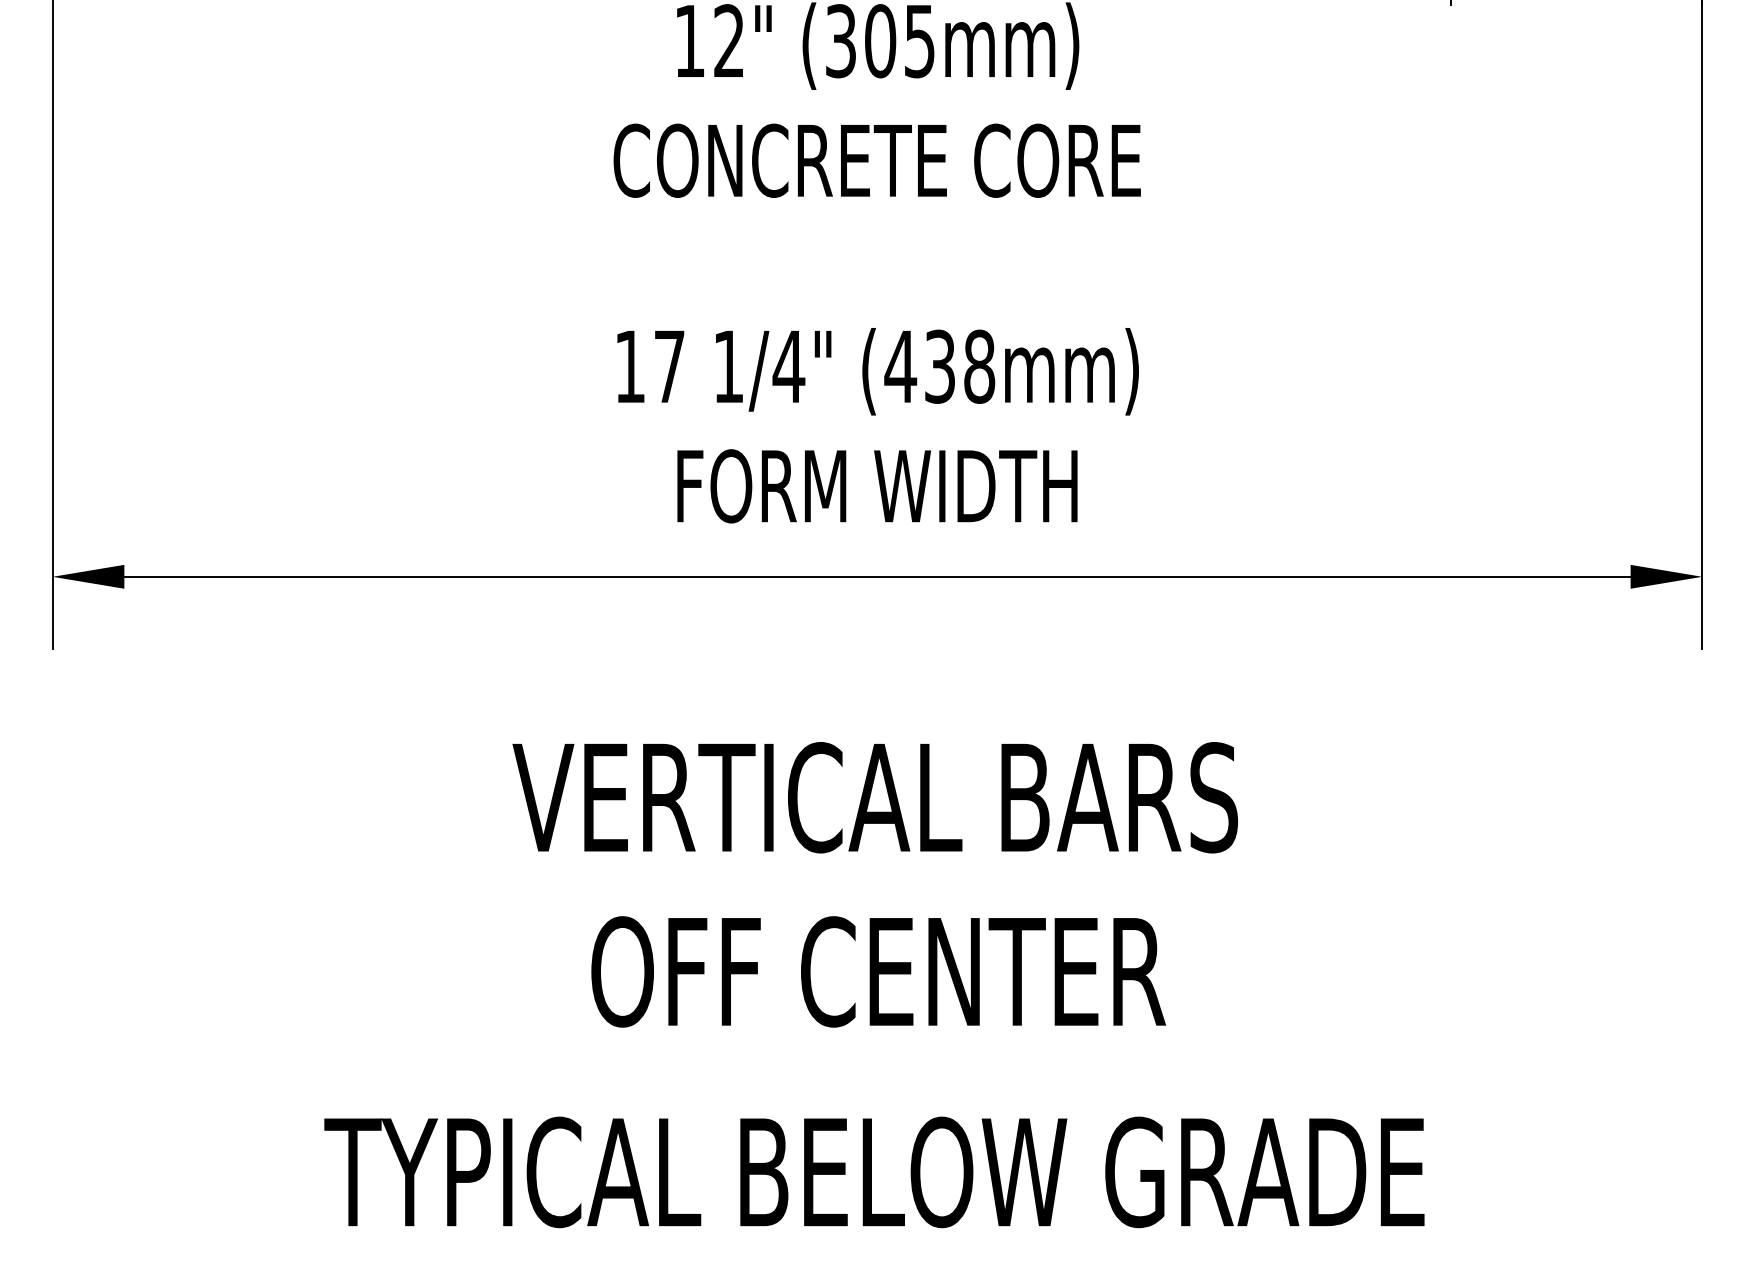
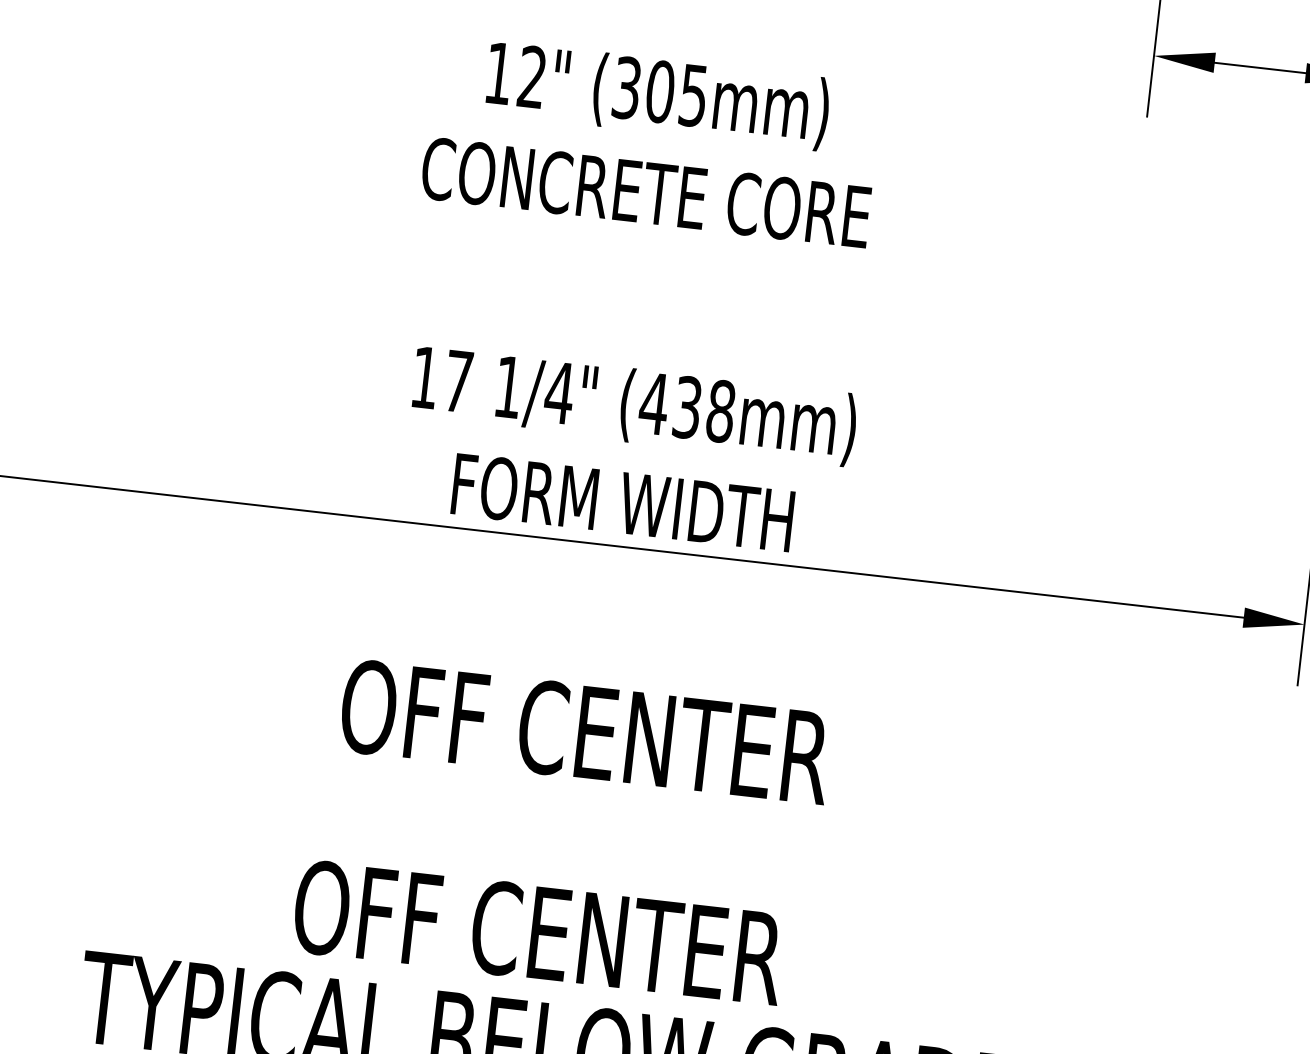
text: (877, 425) -> (628, 451), moved
text: (875, 797) -> (583, 731), VERTICAL BARS -> OFF CENTER
text: (878, 971) -> (538, 932), moved

